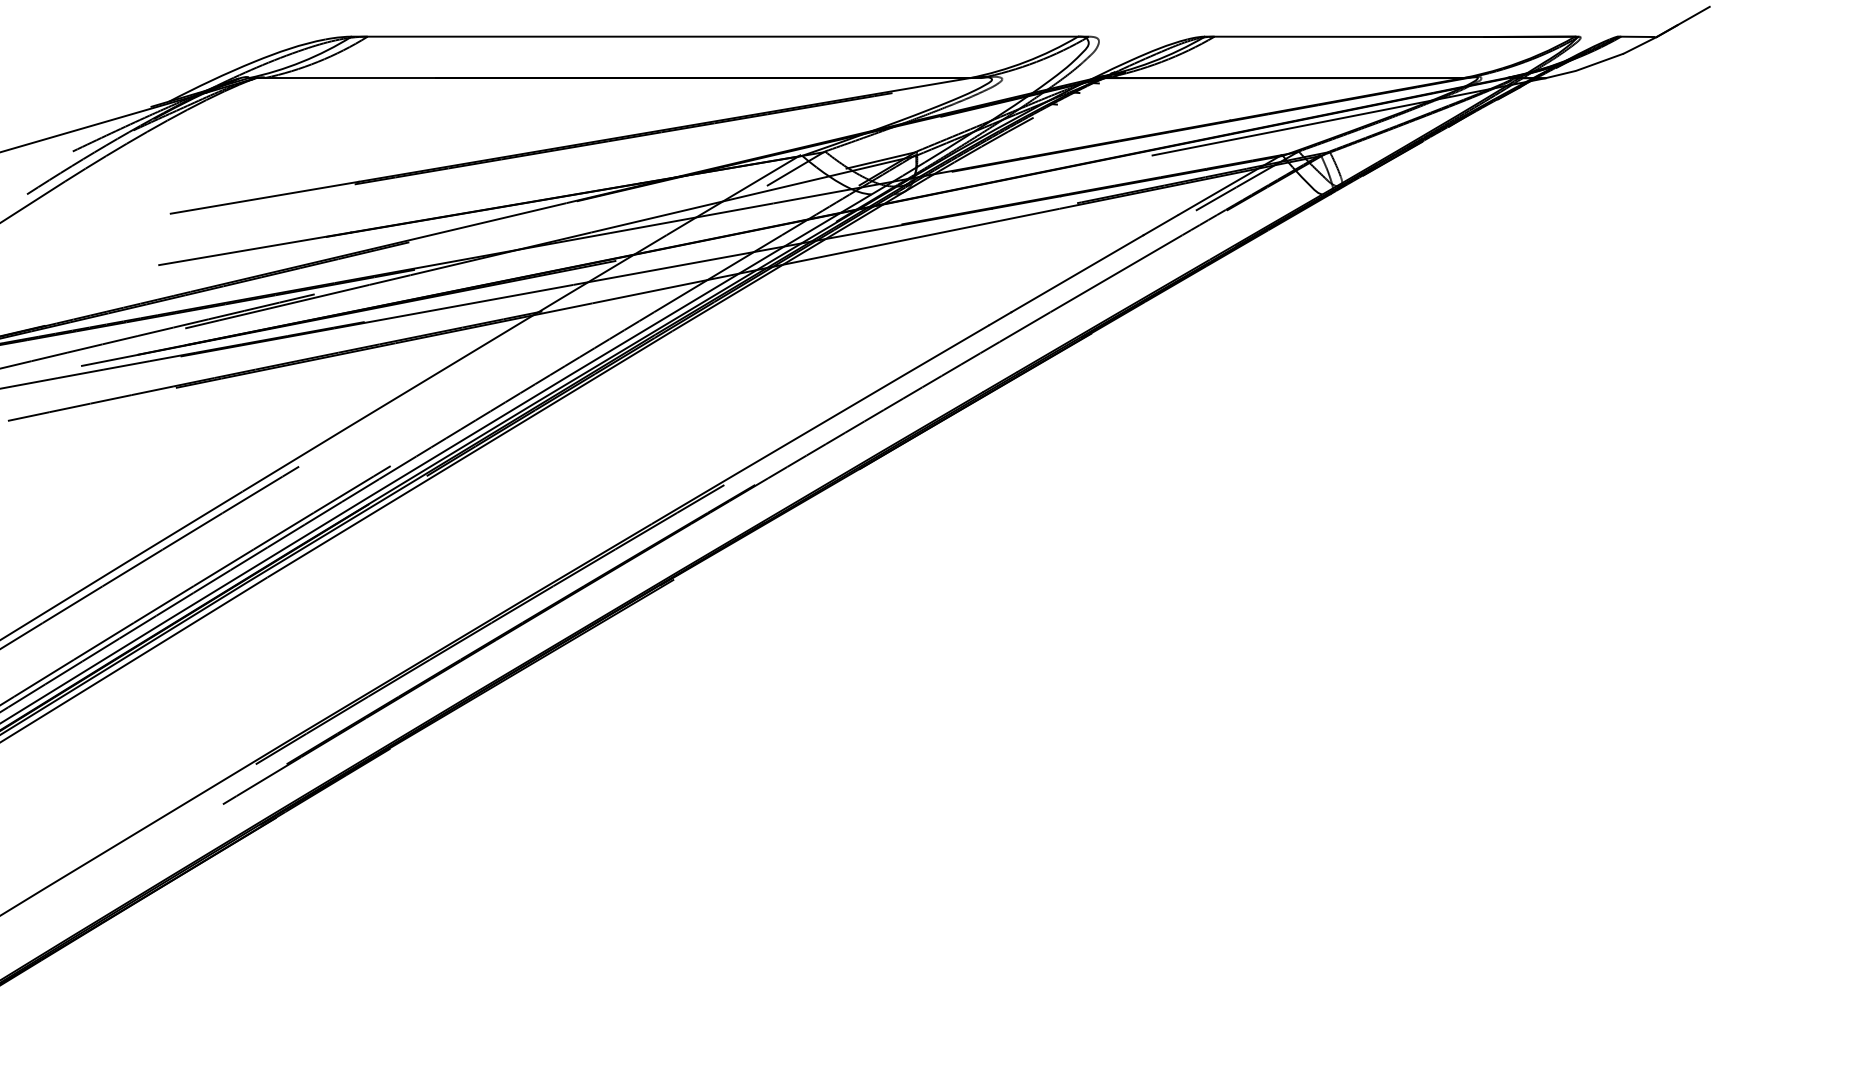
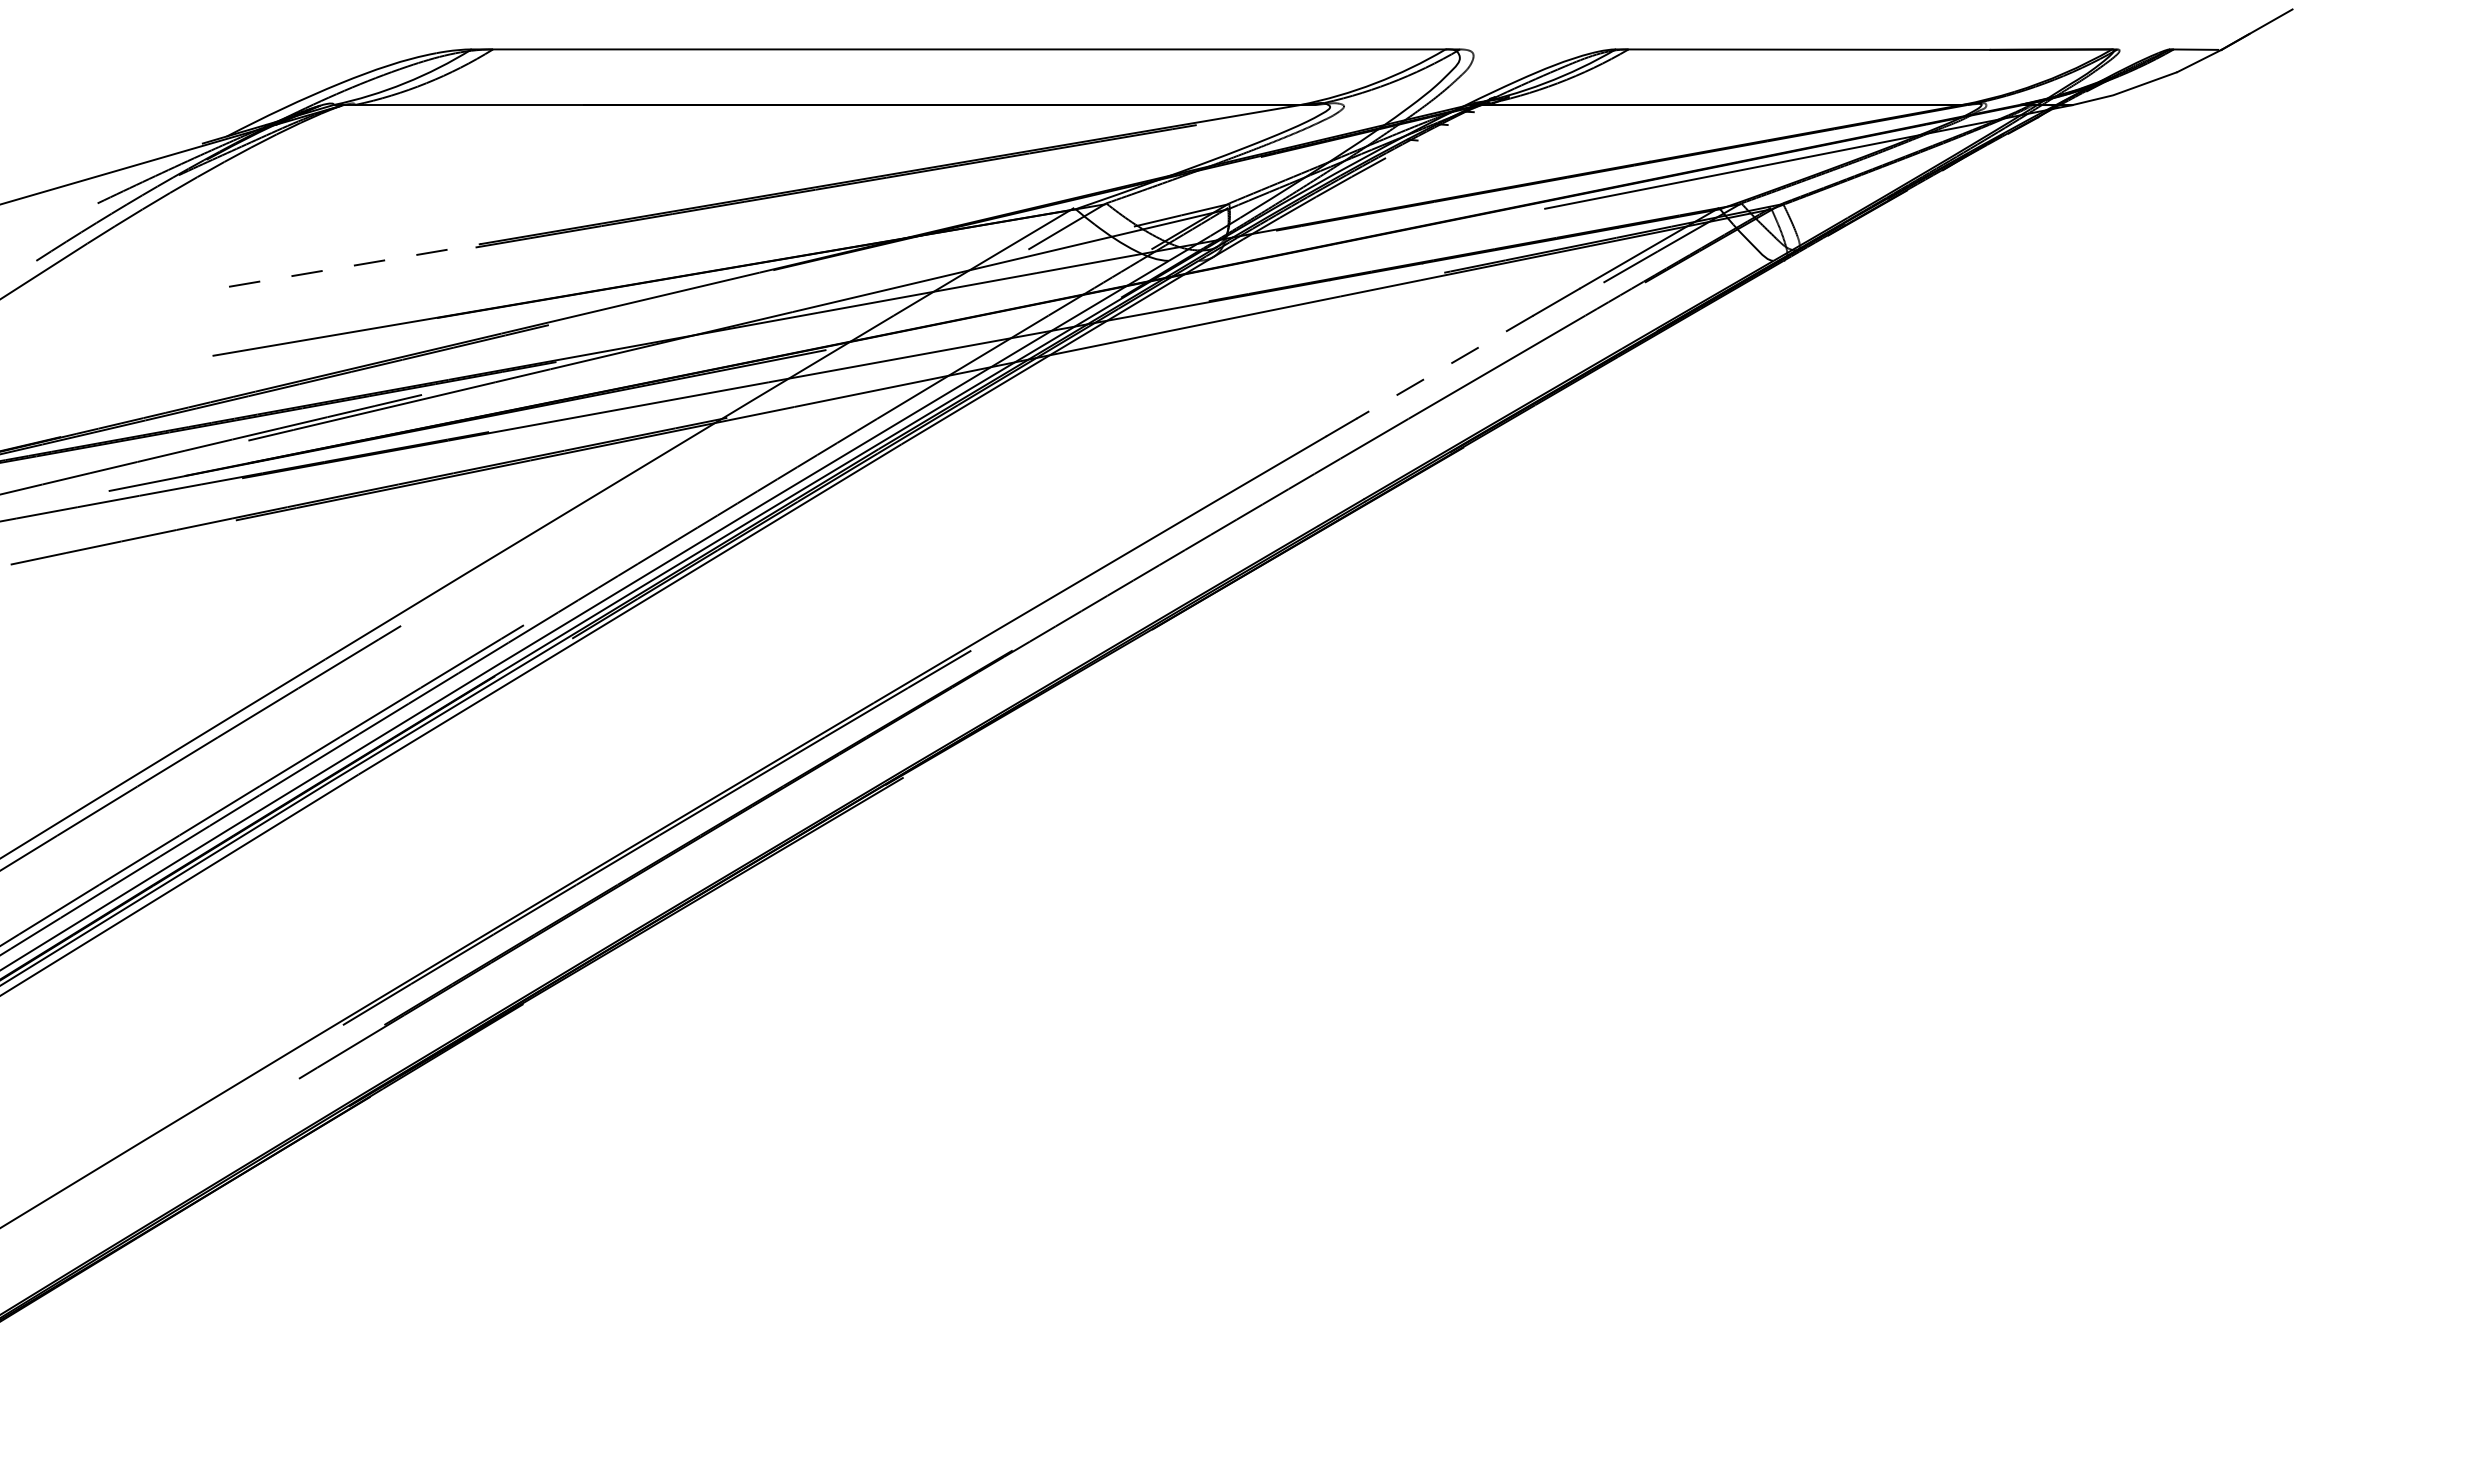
line: (265, 197) -> (355, 265), solid -> dashed
line: (1077, 273) -> (1444, 367), solid -> dashed

